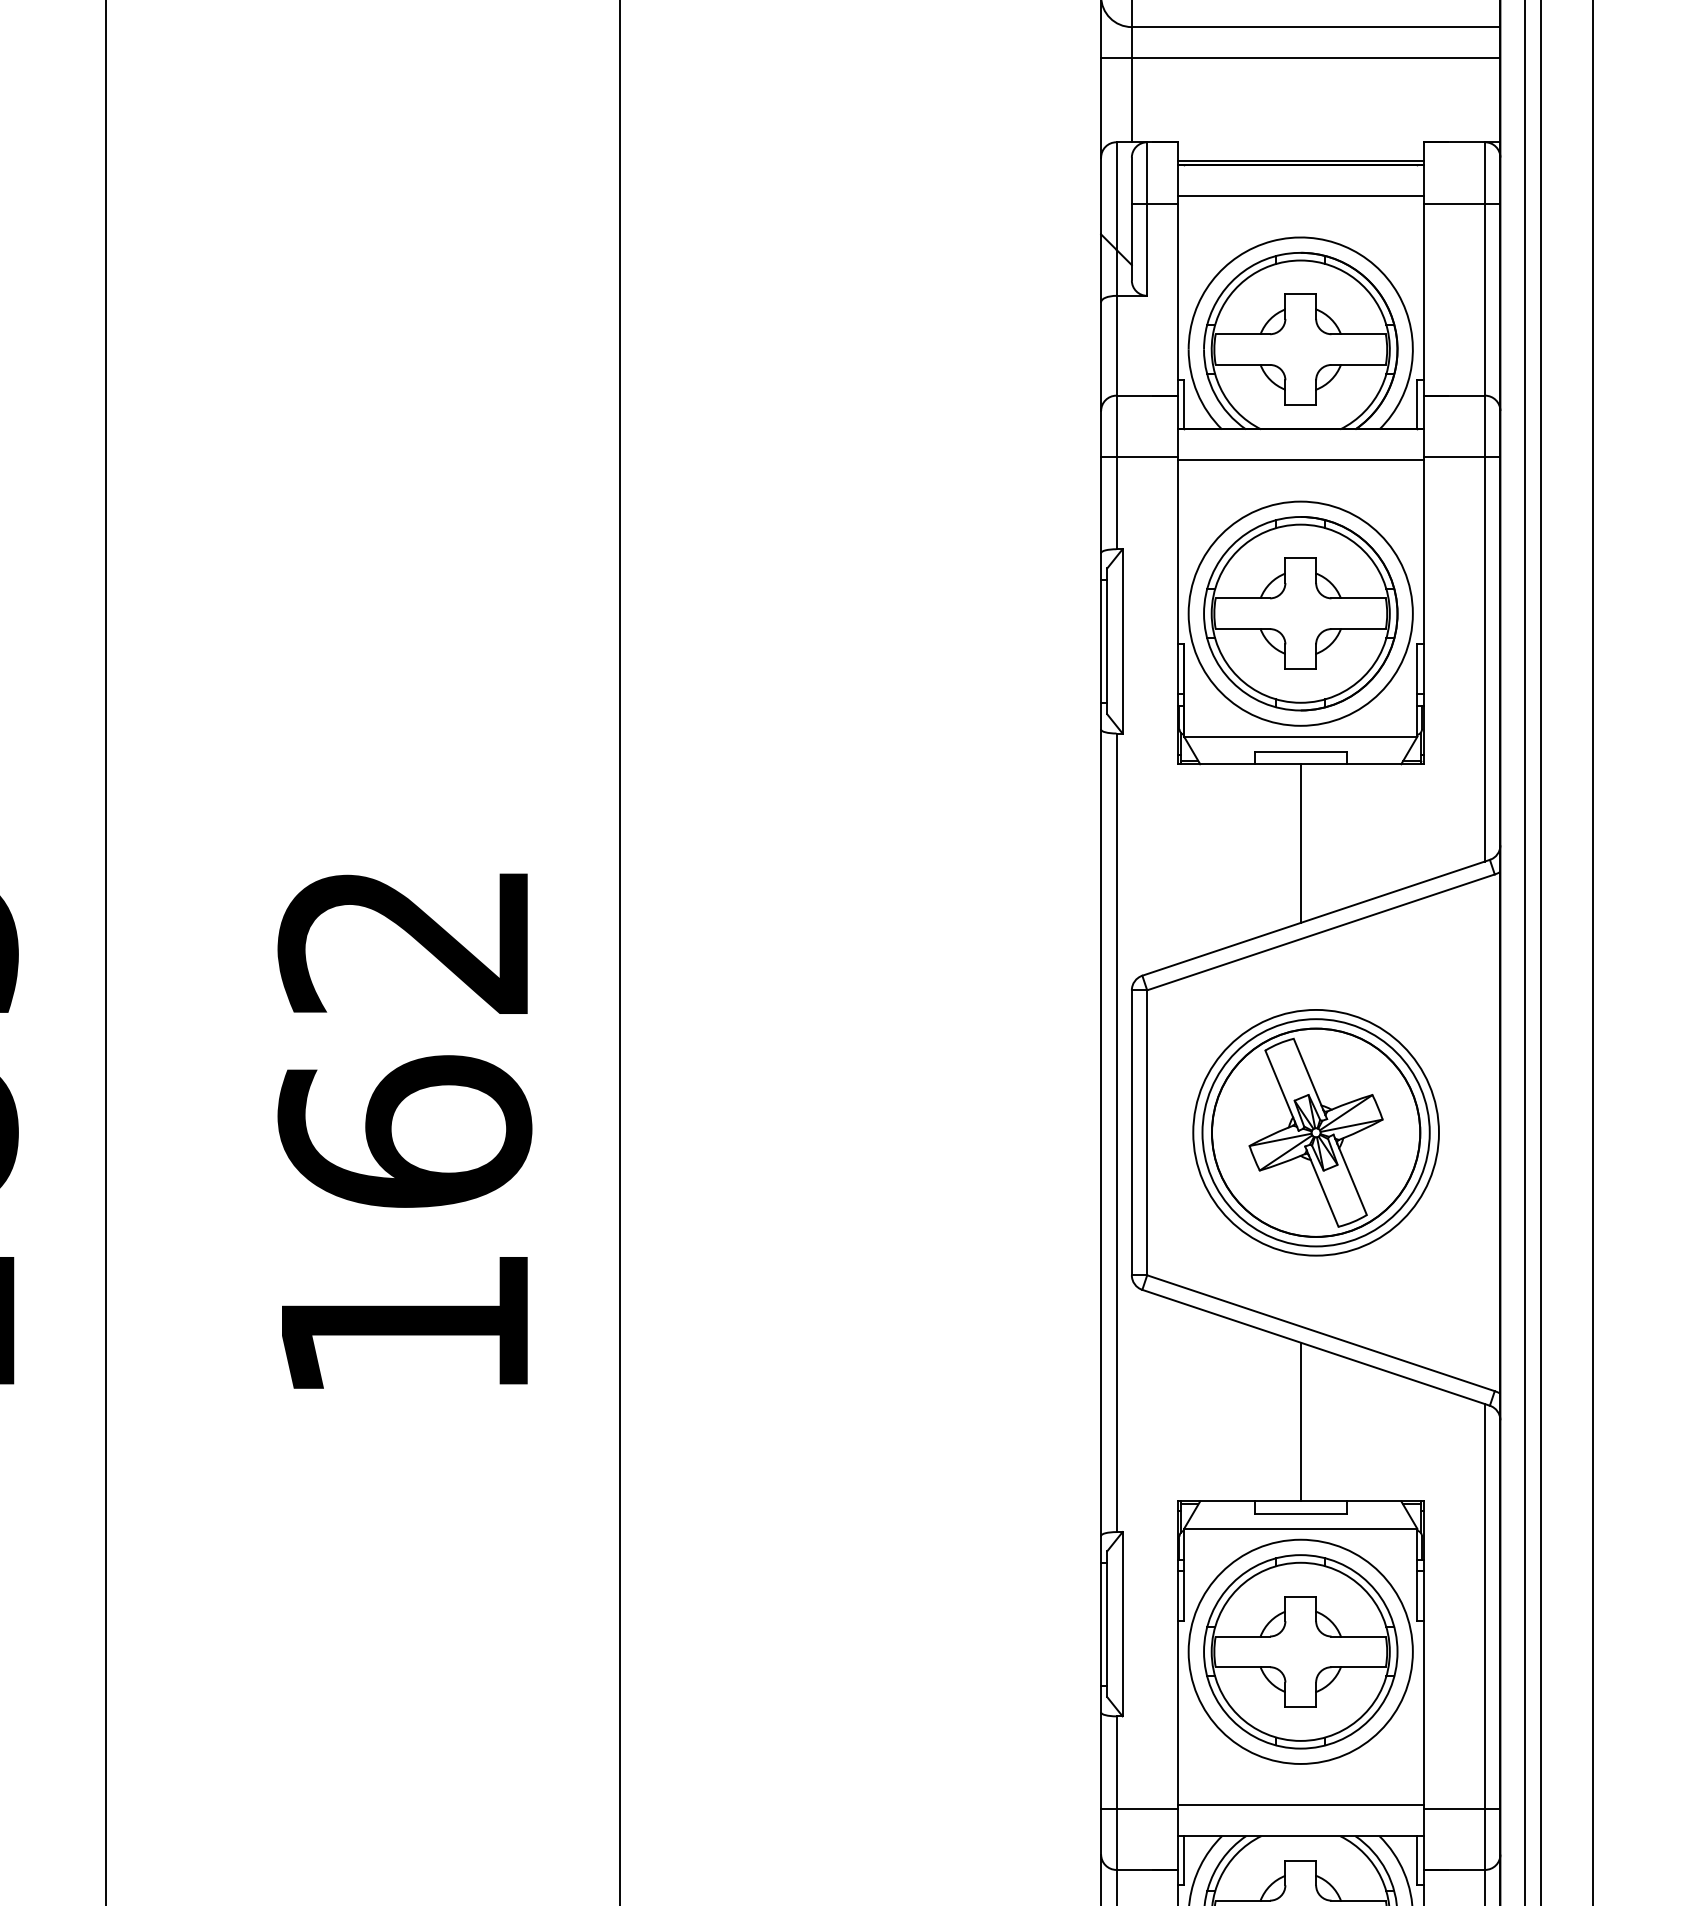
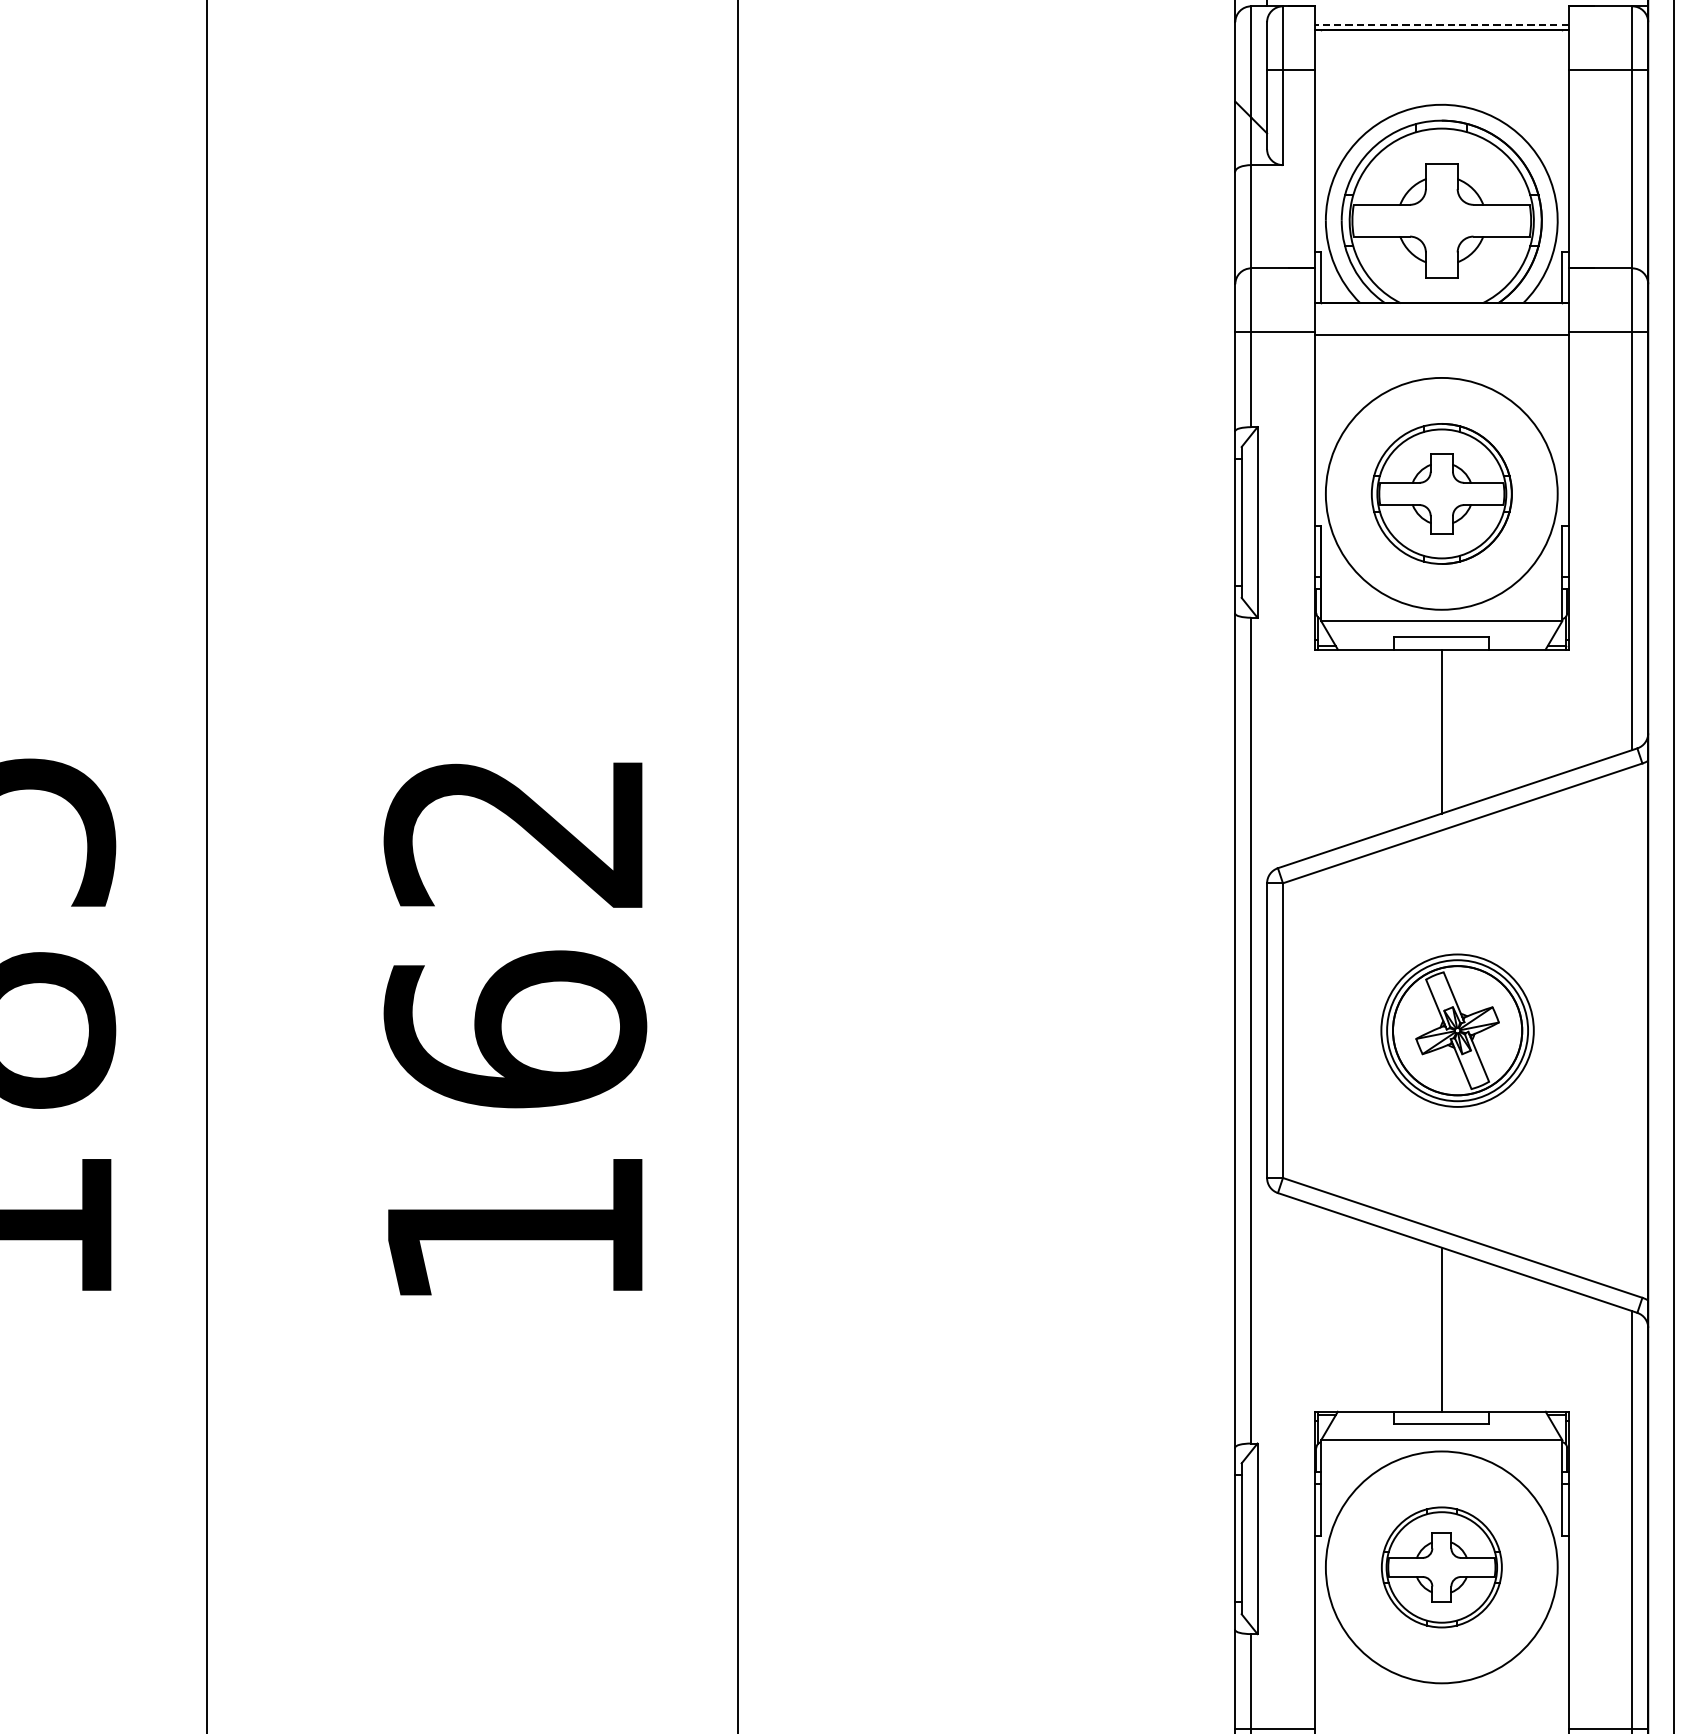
line: (1300, 160) -> (1441, 25), solid -> dashed
line: (1300, 196) -> (1441, 62), removed
part: (1300, 613) -> (1441, 493), size x0.7
part: (1315, 1132) -> (1457, 1030), size x0.6
part: (1300, 1651) -> (1441, 1567), size x0.6
line: (1300, 1805) -> (1441, 1726), removed

